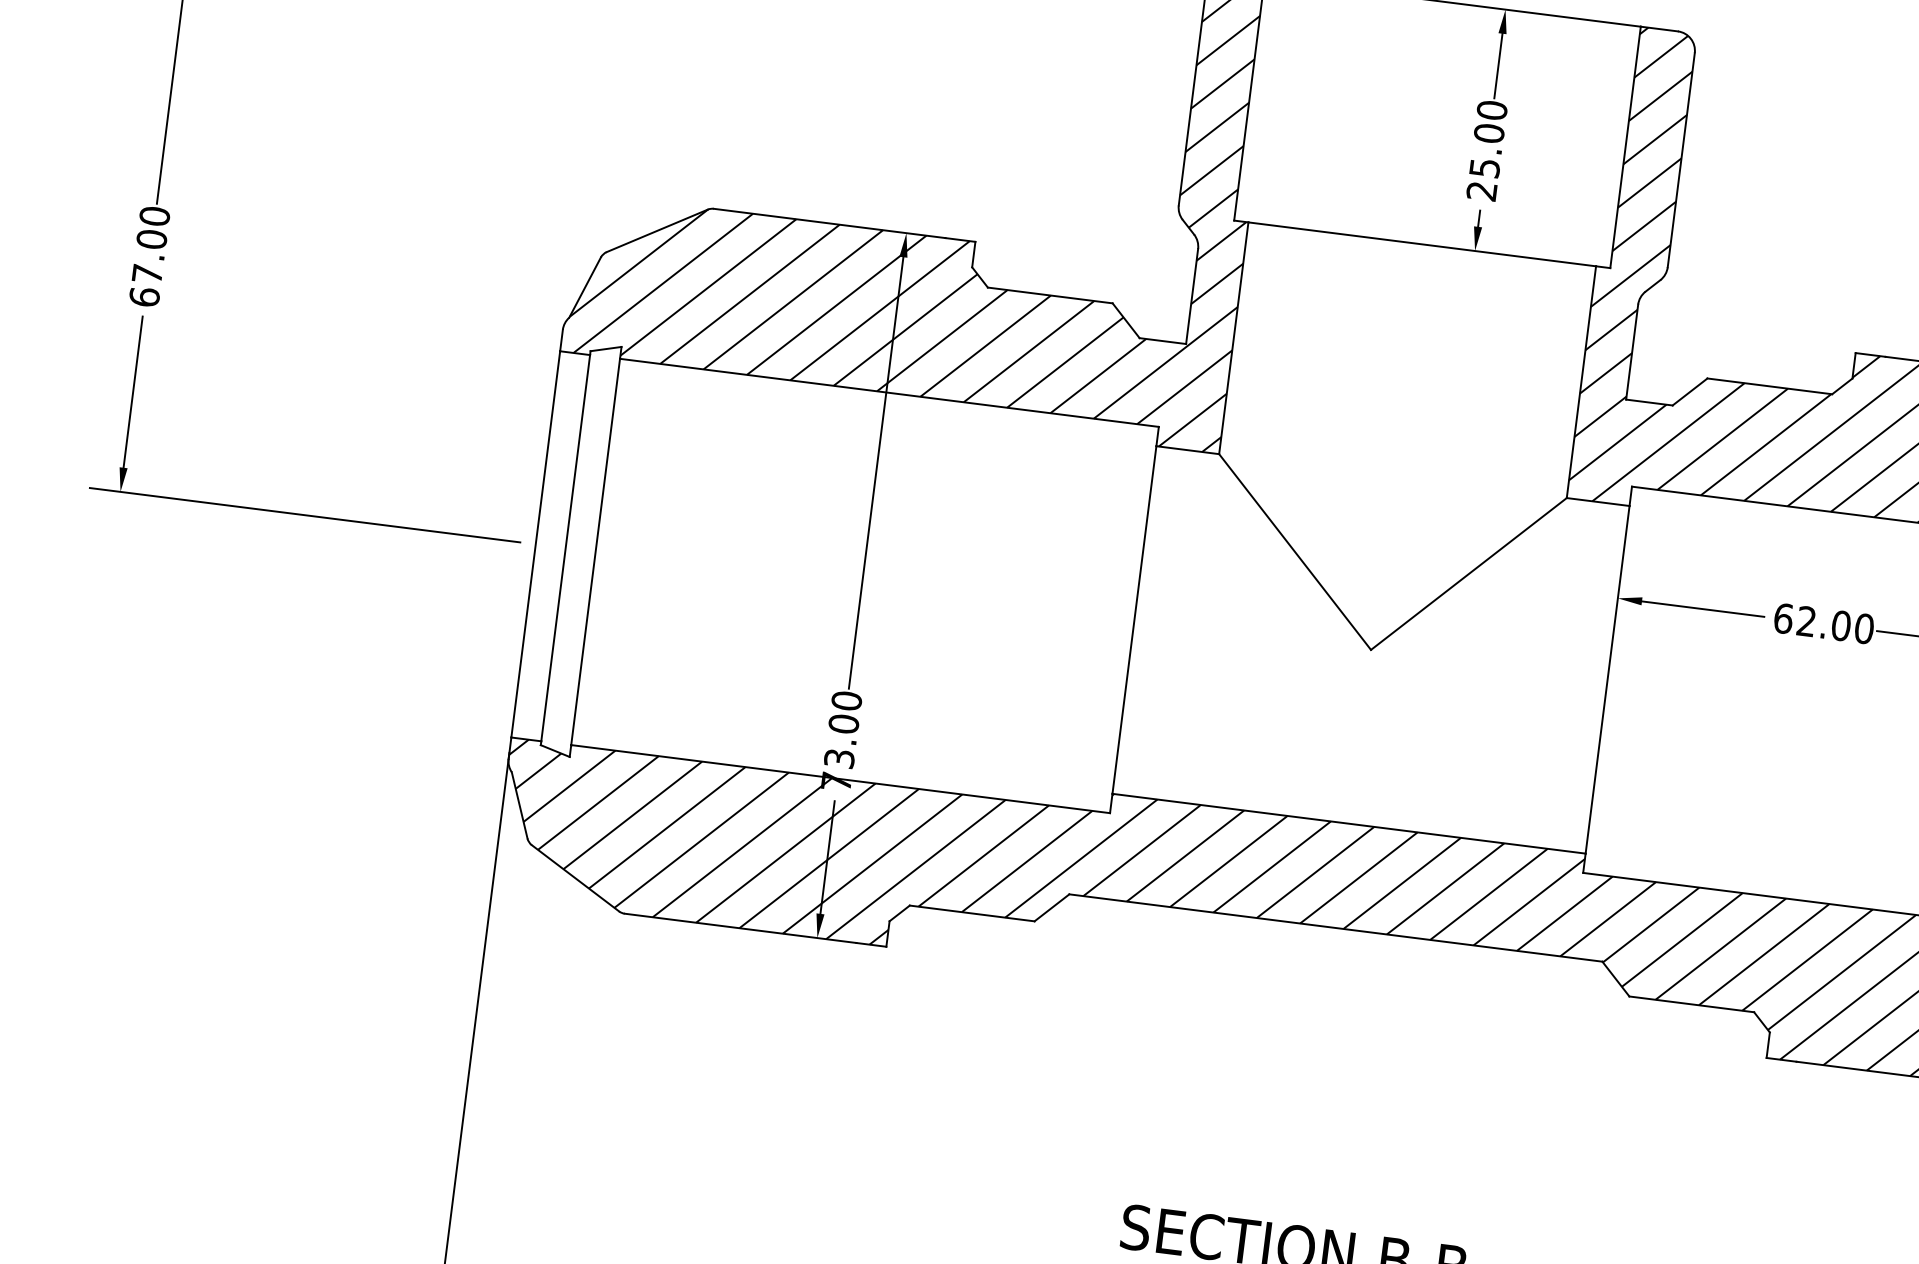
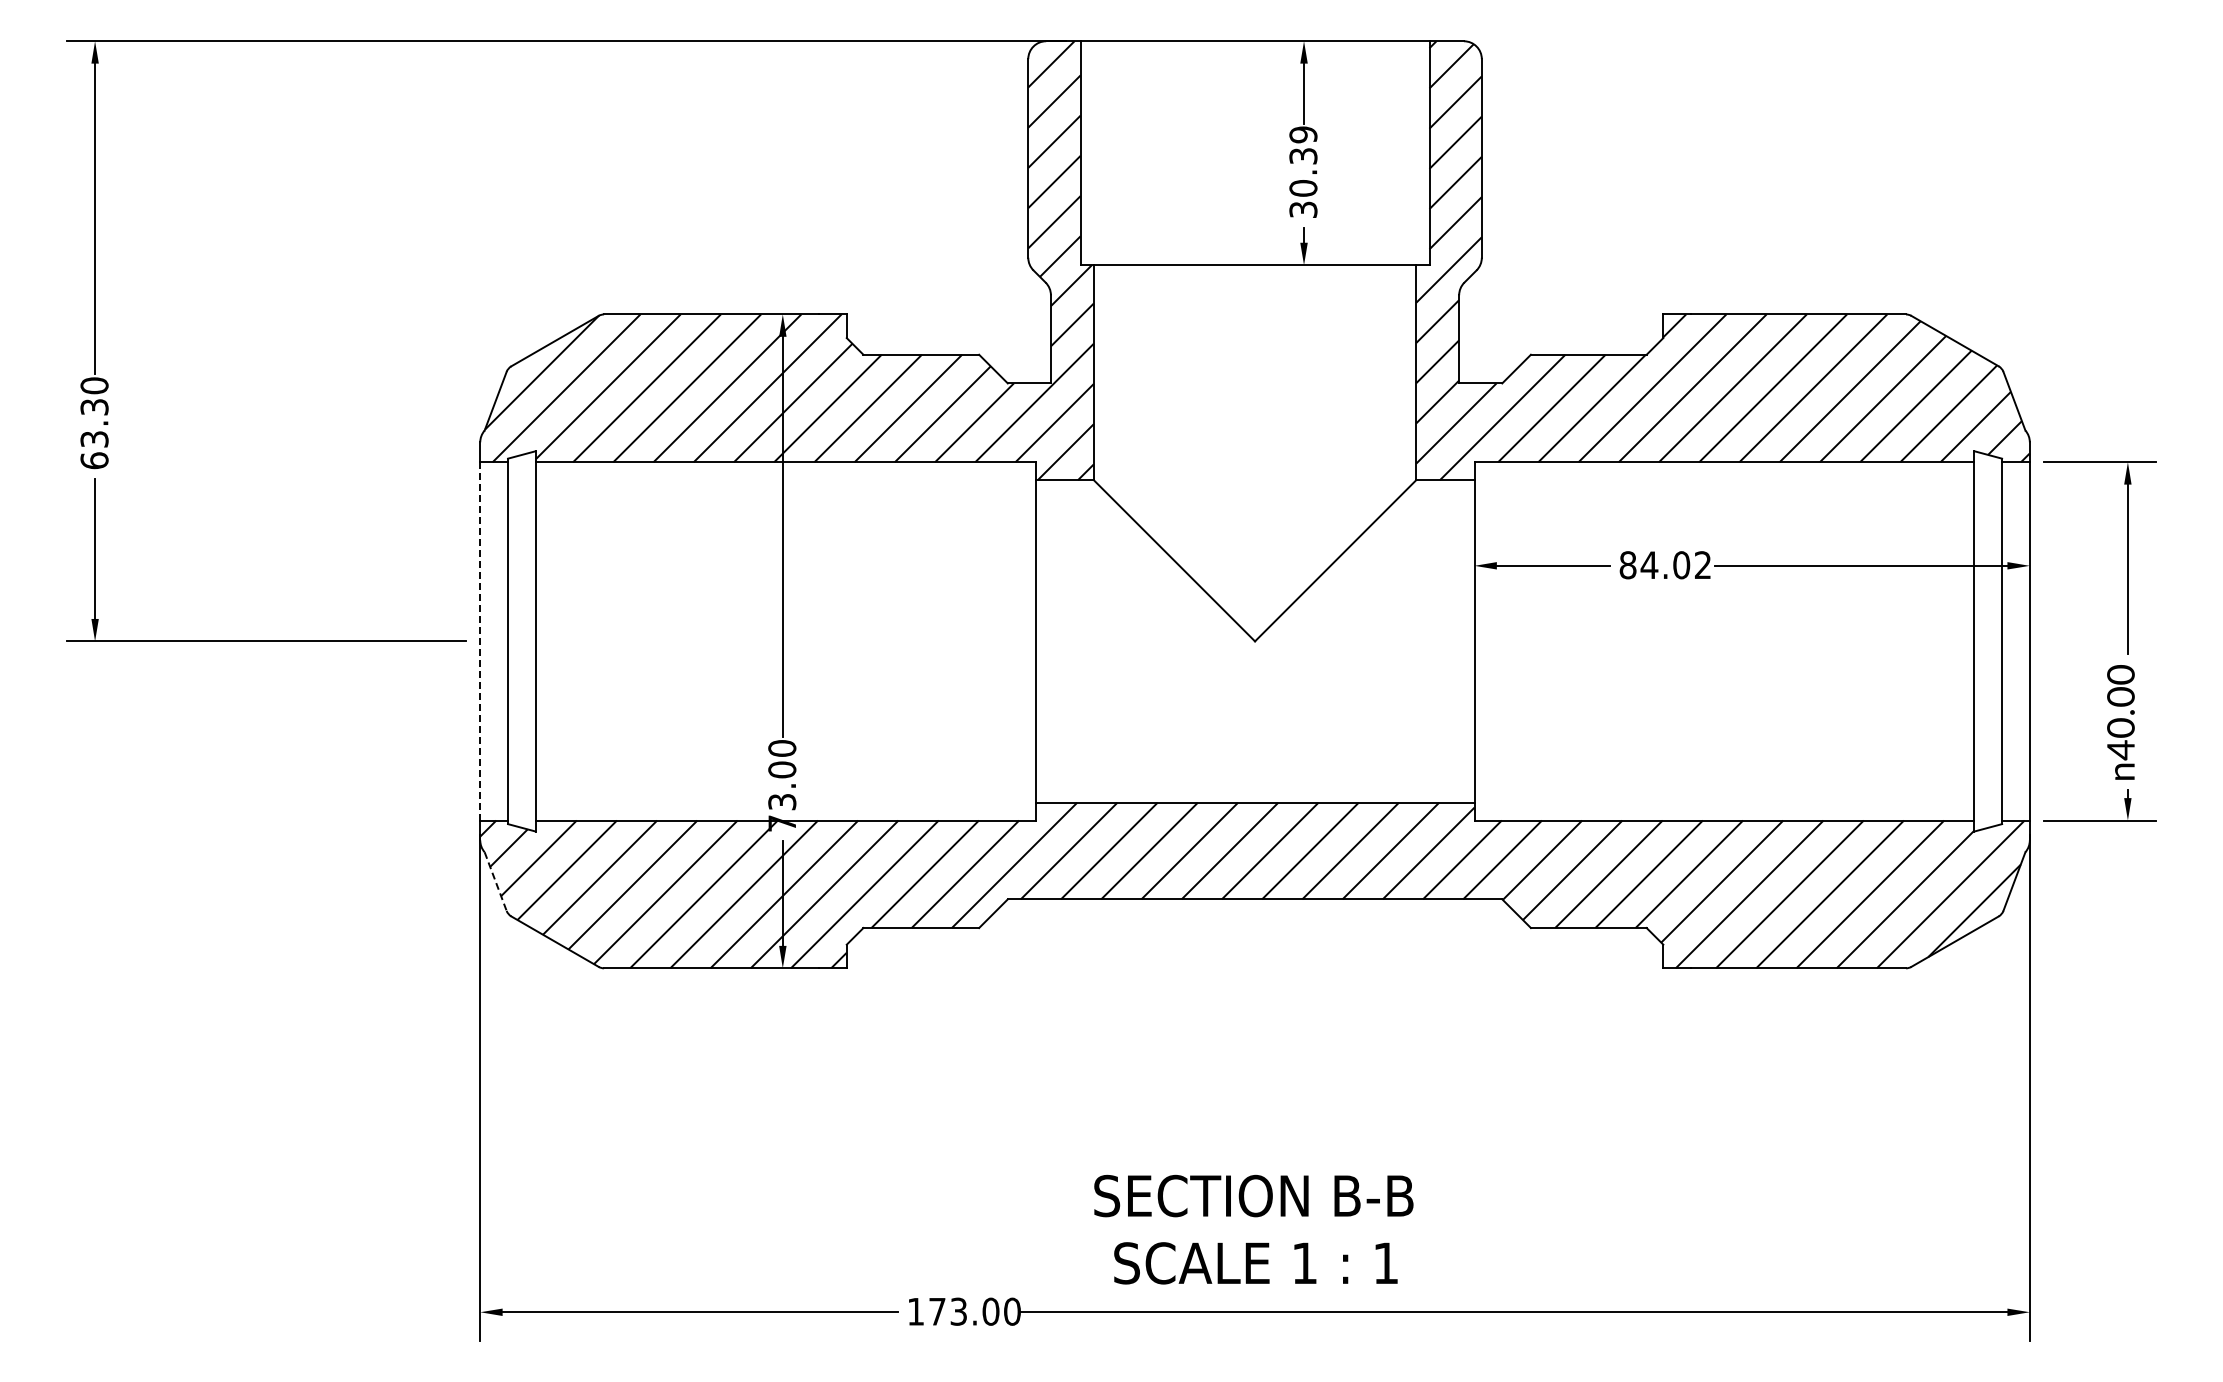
text: (1487, 149) -> (1303, 171), 25.00 -> 30.39
text: (149, 255) -> (94, 422), 67.00 -> 63.30
line: (536, 543) -> (480, 640), solid -> dashed
text: (1823, 624) -> (1665, 565), 62.00 -> 84.02
line: (519, 806) -> (495, 882), solid -> dashed

